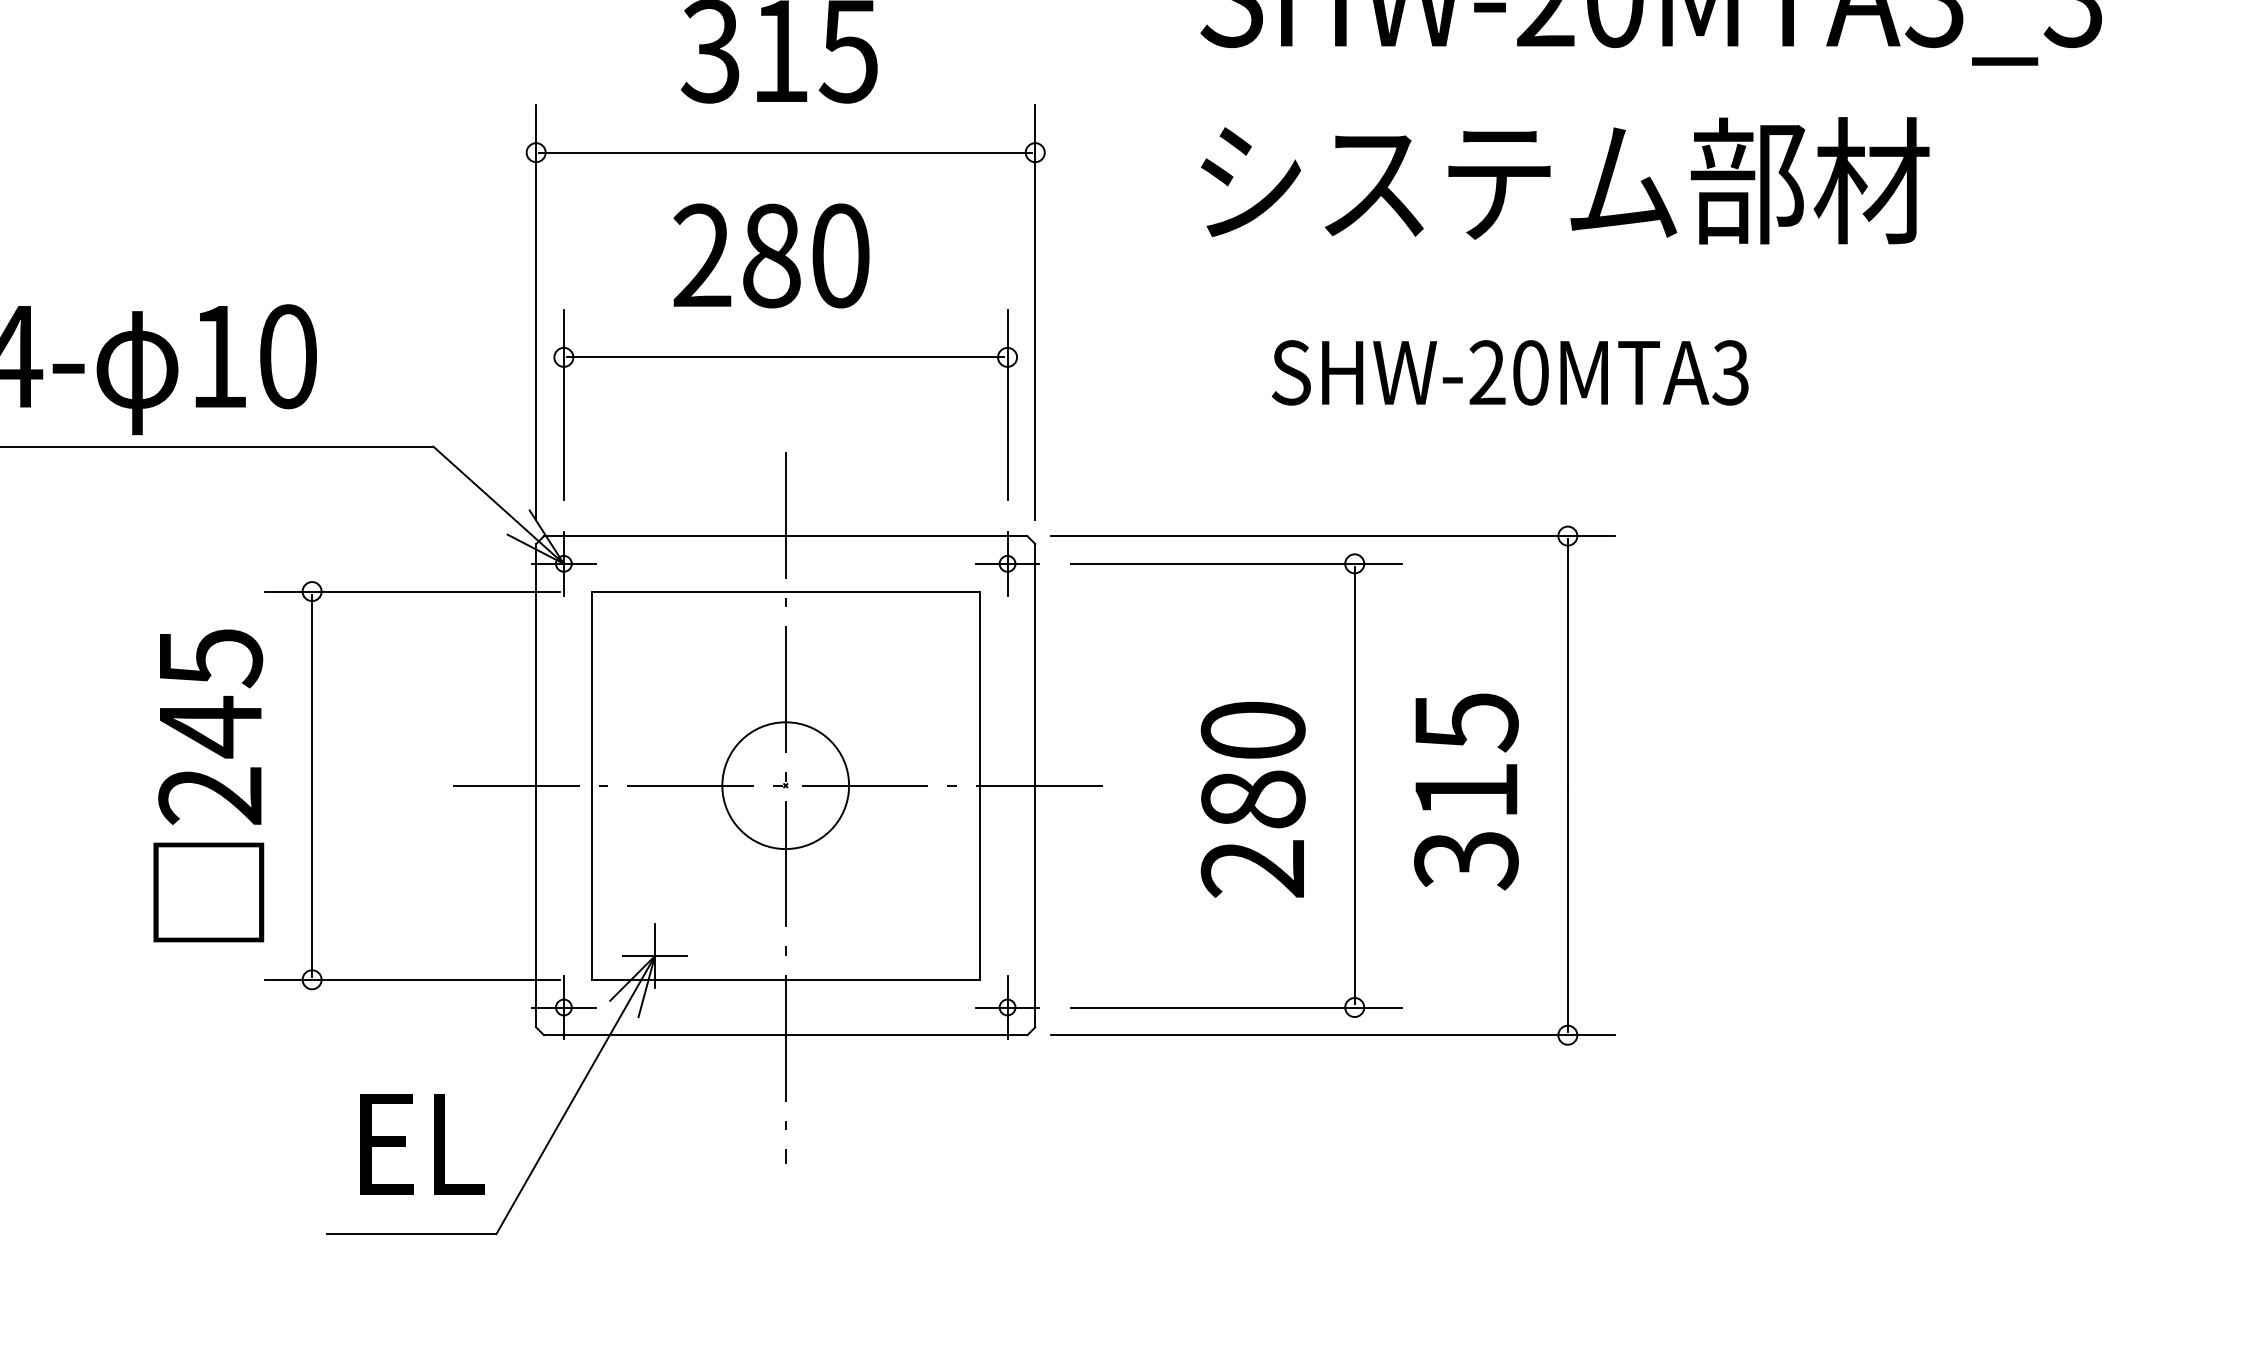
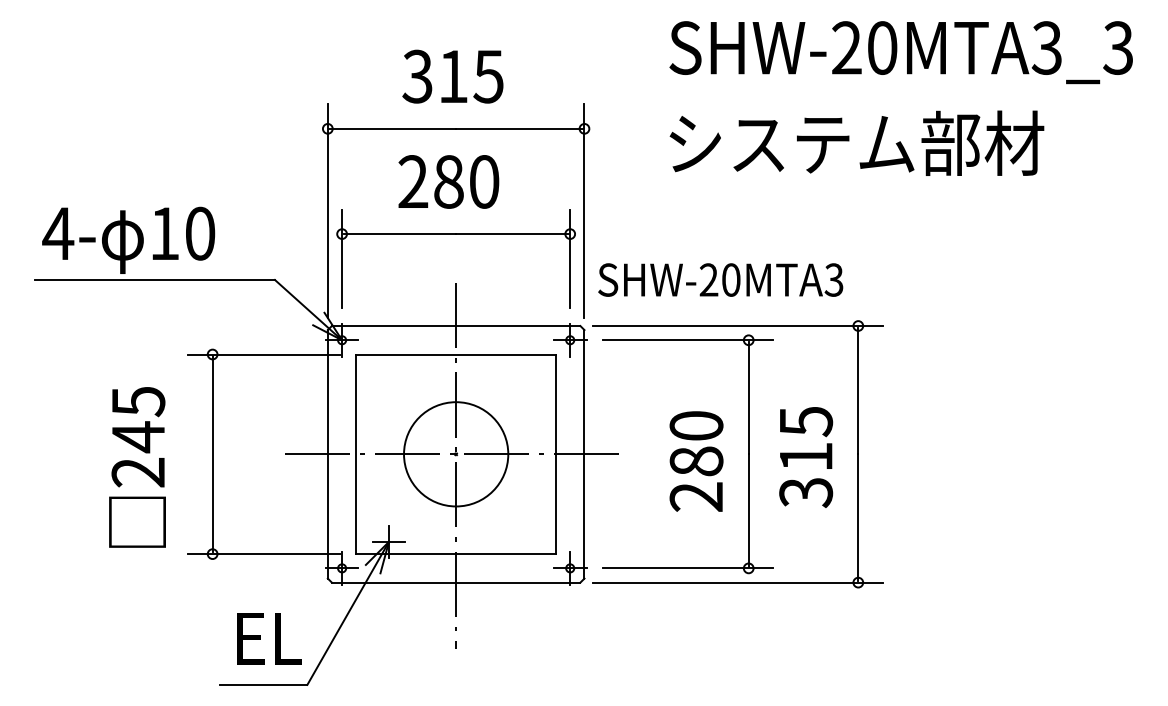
text: (1509, 371) -> (720, 279), moved
circle: (784, 784) -> (455, 453), size x1.6
text: (208, 786) -> (137, 467), moved

